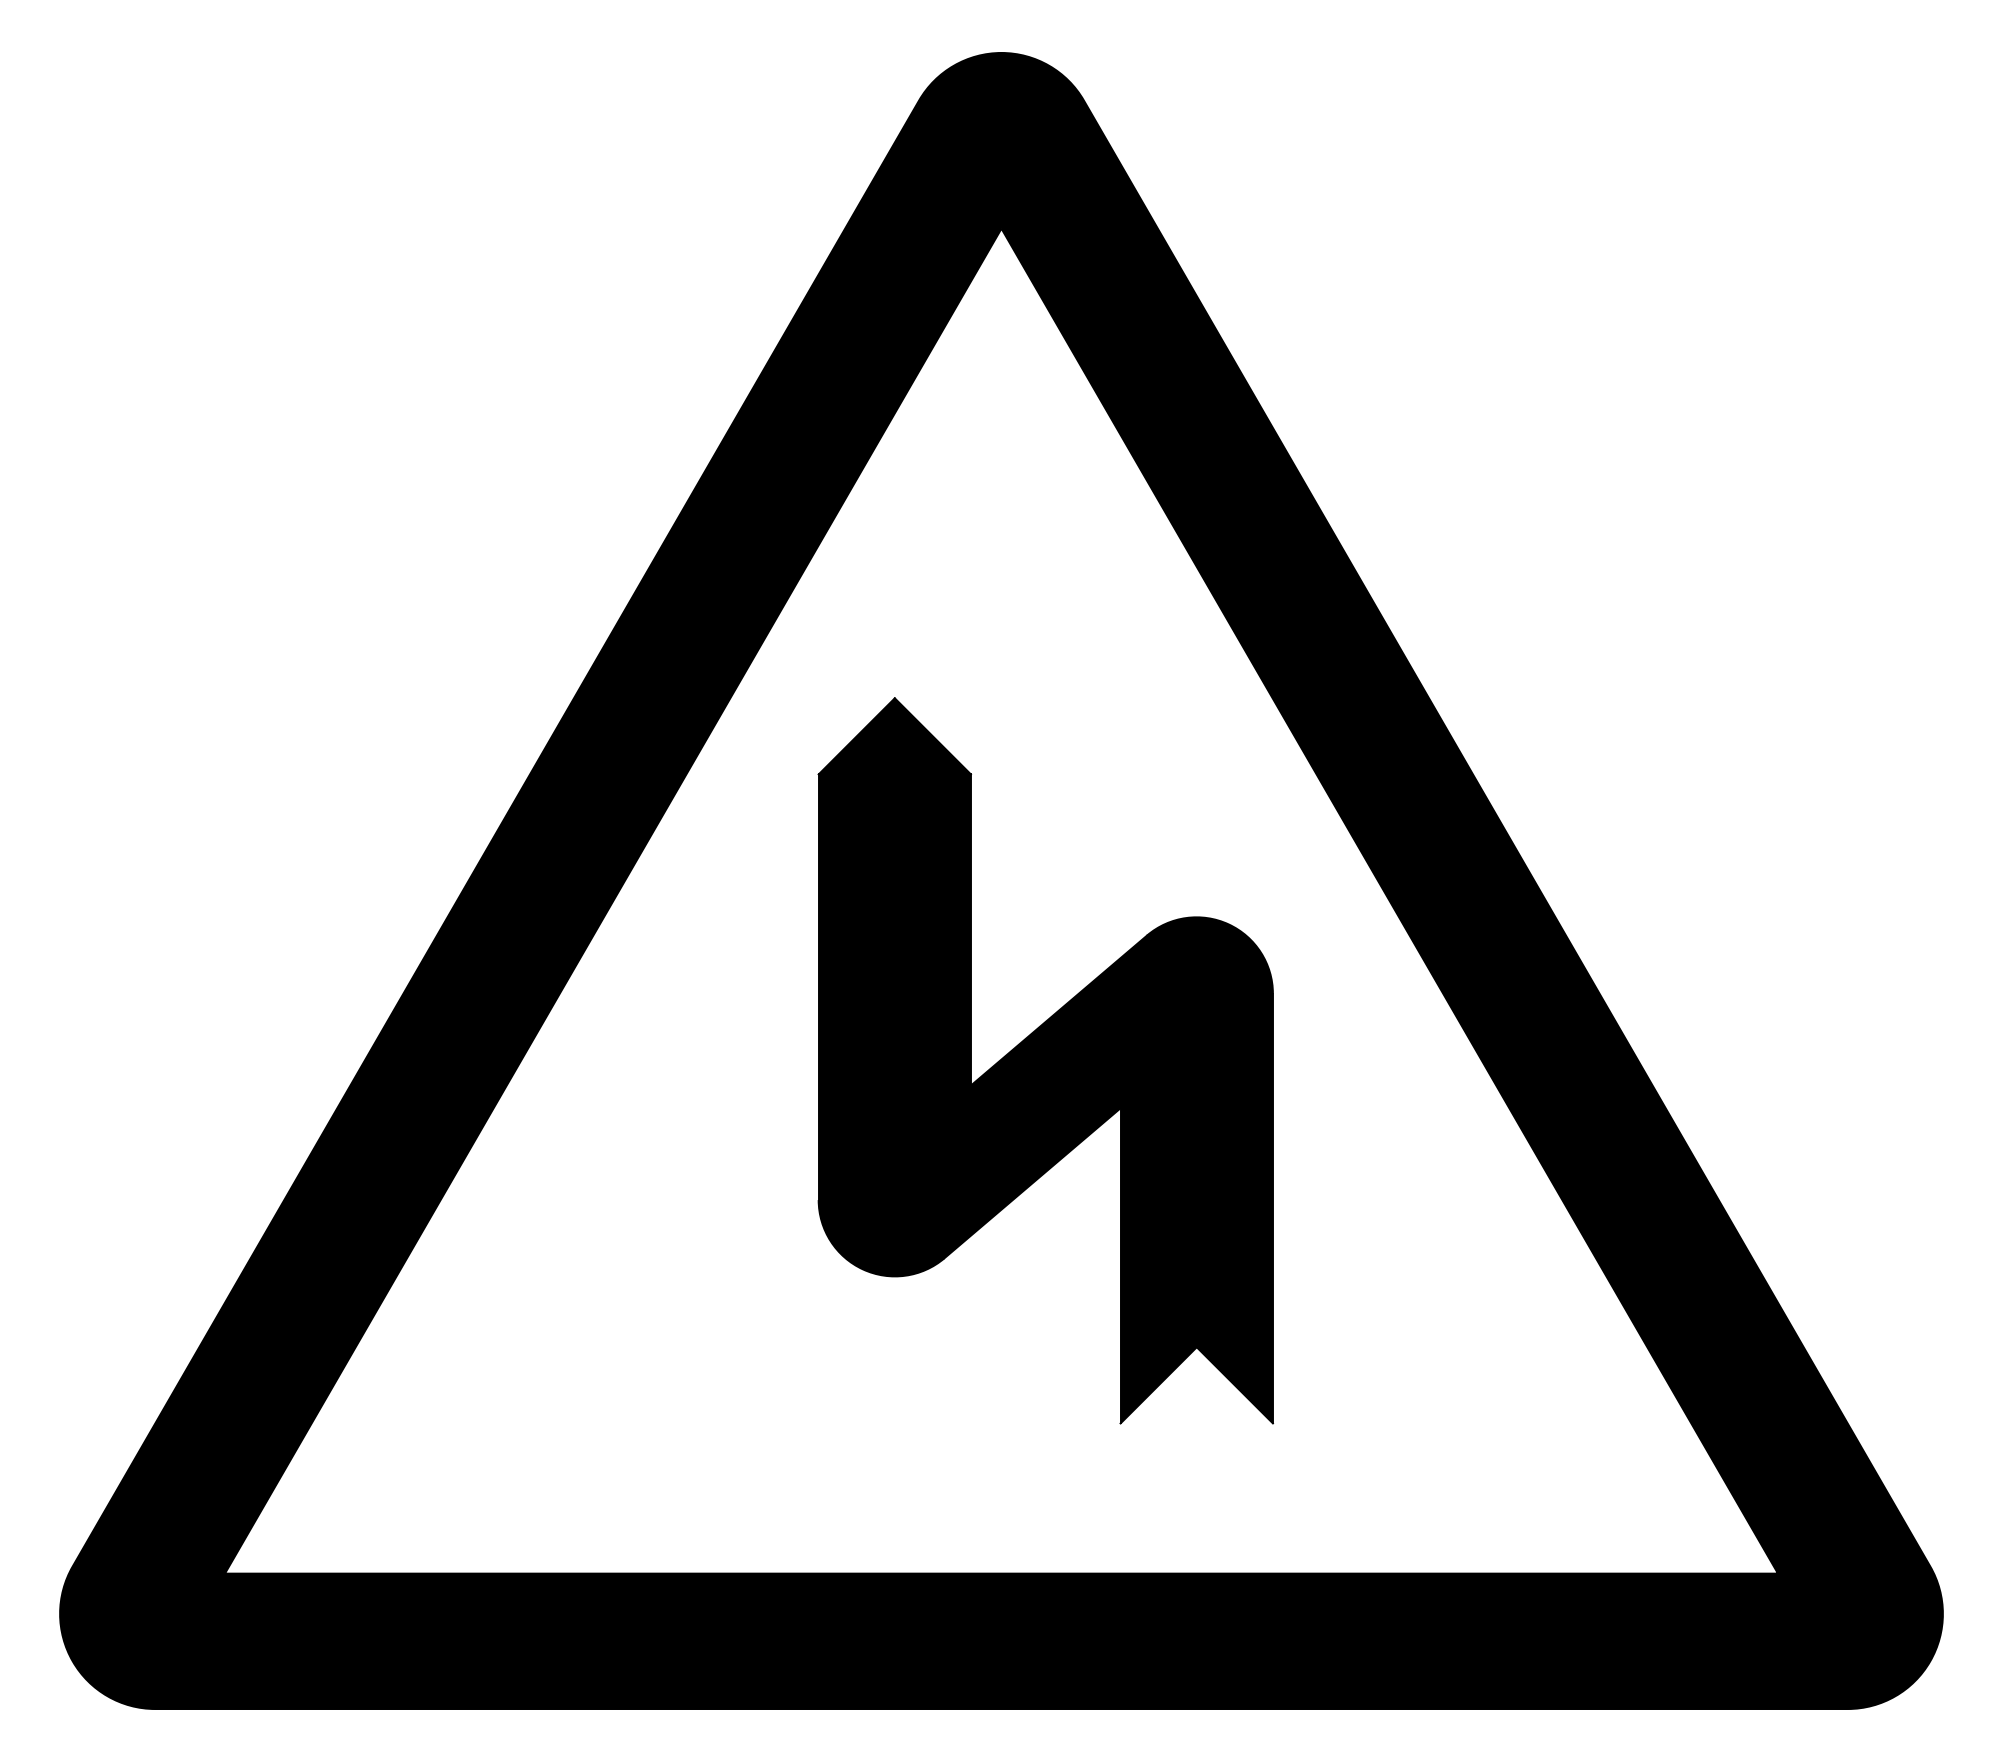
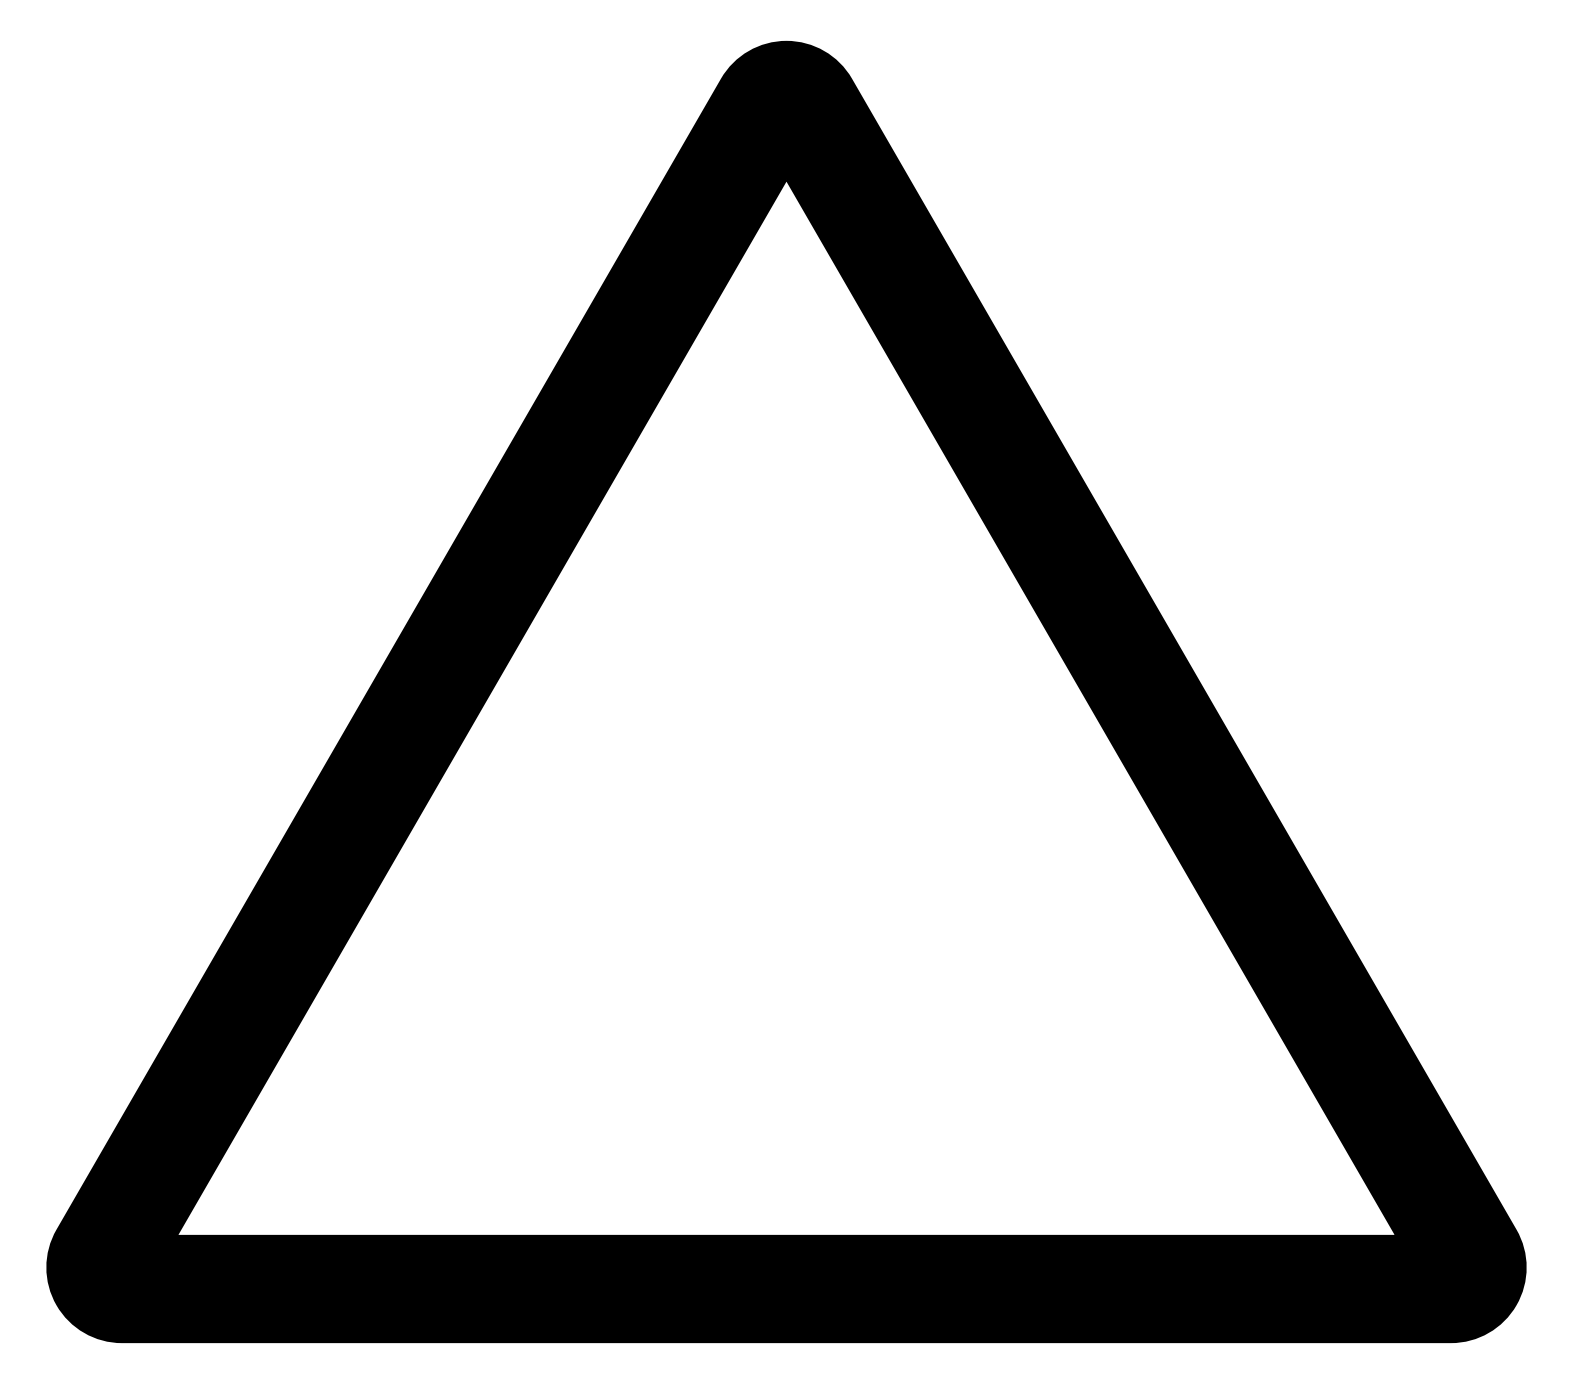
part: (1045, 1060) -> (821, 832), removed

